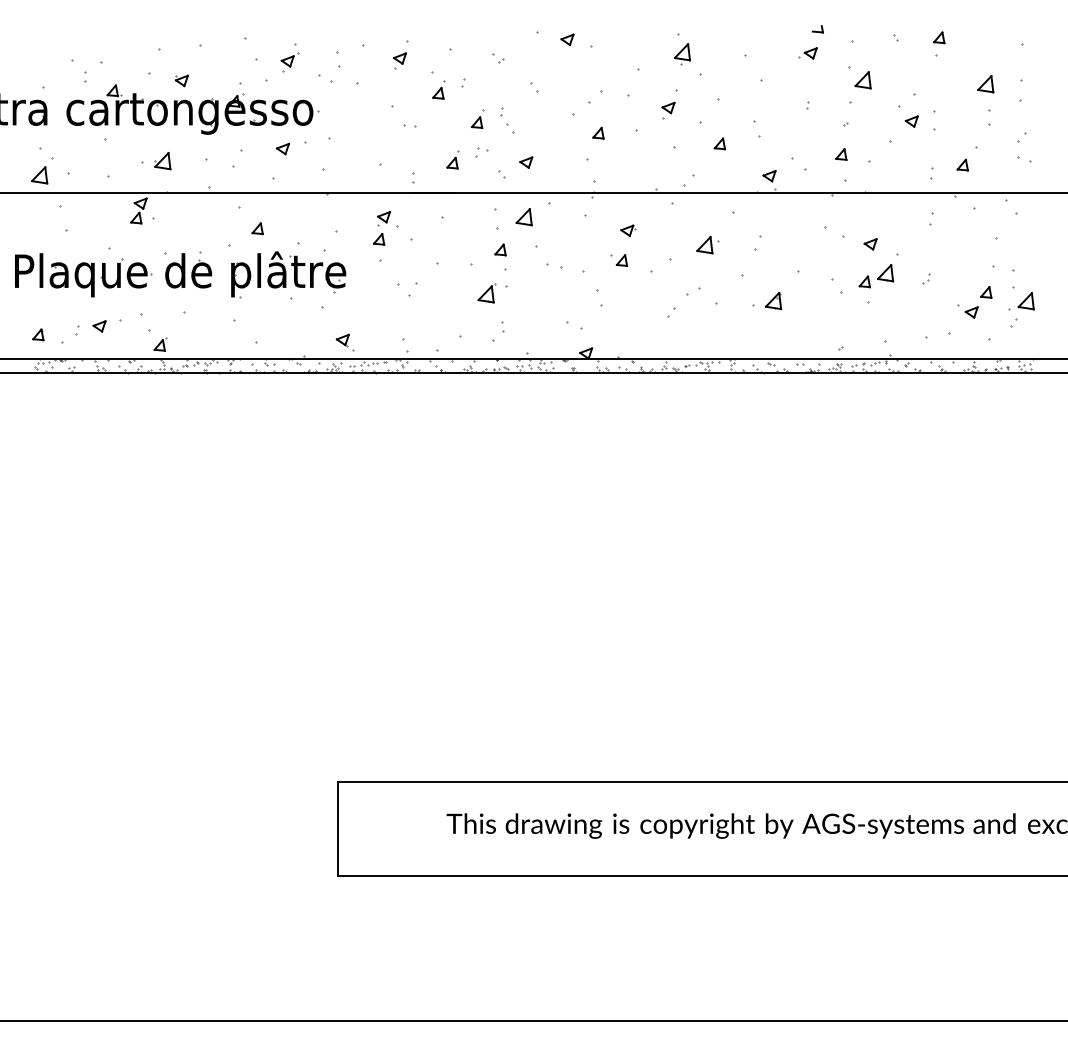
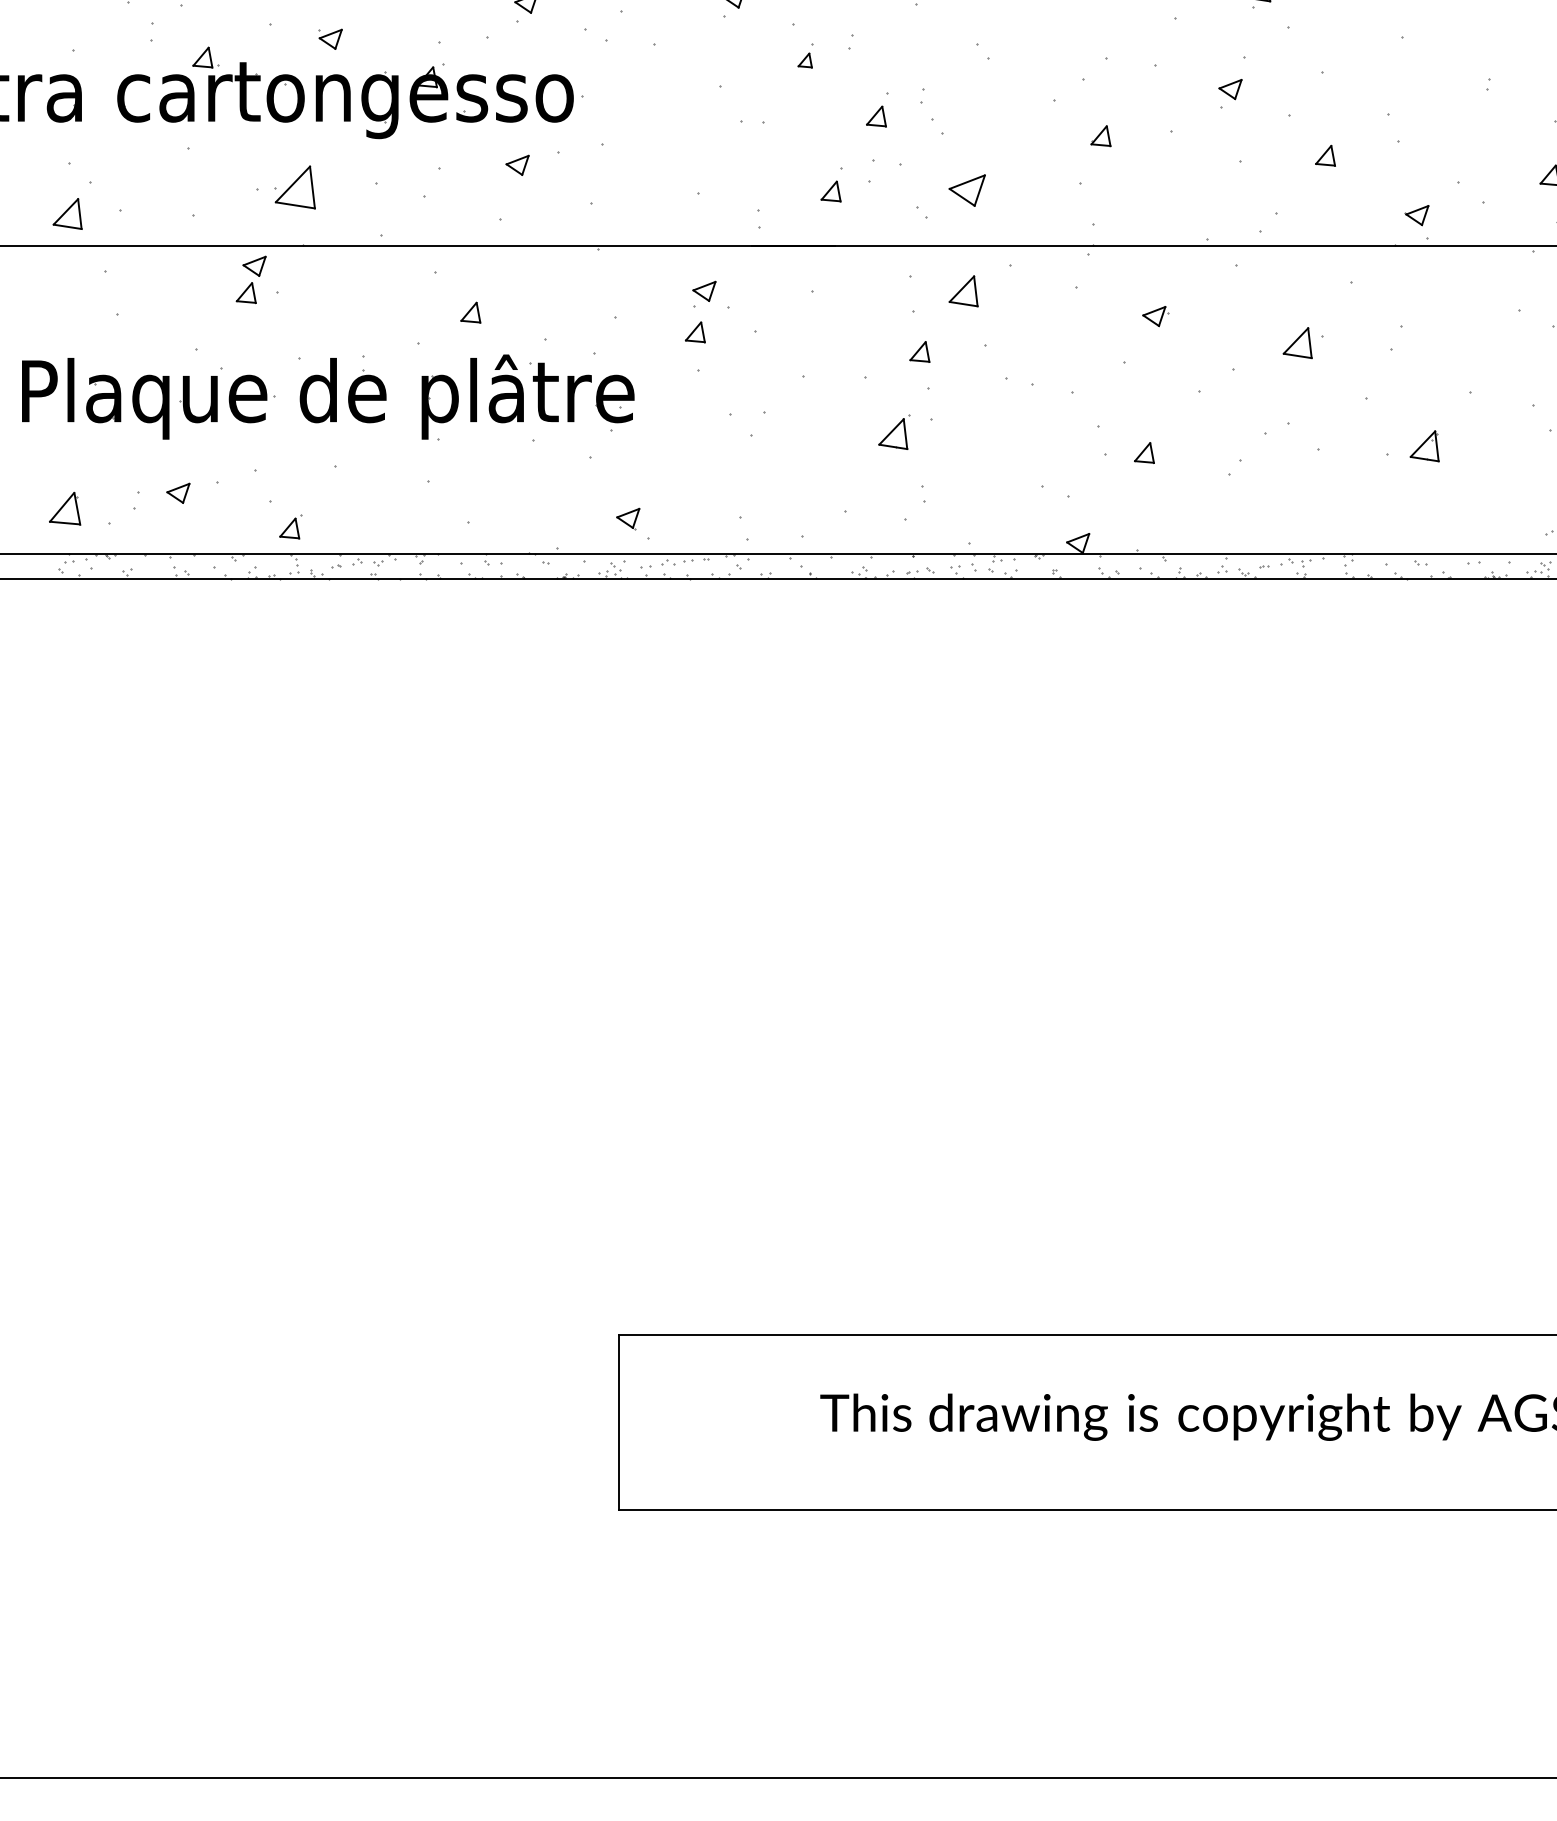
part: (438, 89) -> (805, 55), size x0.7
part: (481, 152) -> (884, 171), size x1.6
part: (162, 161) -> (294, 188), size x1.4
part: (526, 162) -> (967, 190), size x1.6
part: (621, 260) -> (1143, 452), moved
part: (38, 334) -> (65, 508), size x1.6

